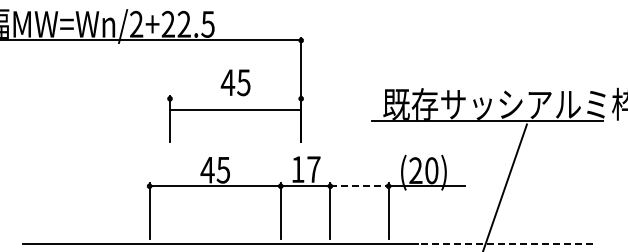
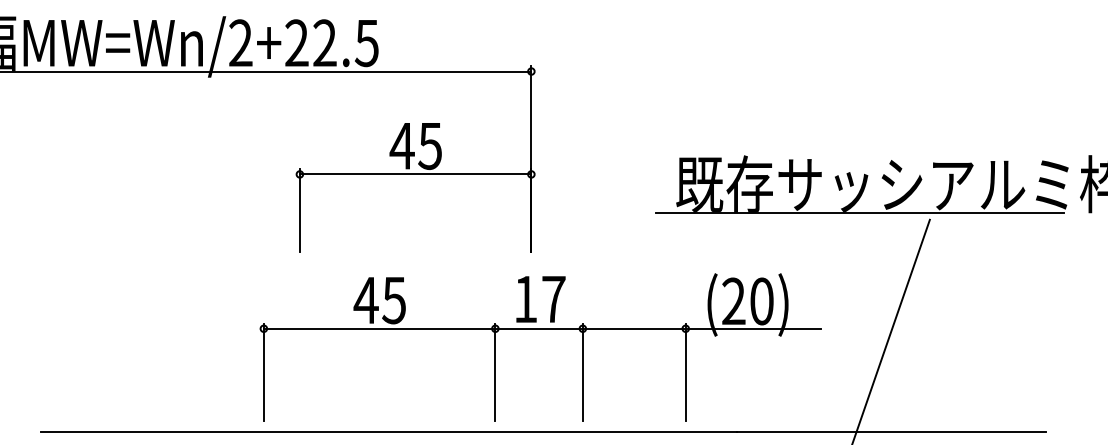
line: (235, 109) -> (415, 173), moved
line: (359, 186) -> (634, 329), dashed -> solid
line: (504, 244) -> (890, 431), dashed -> solid

